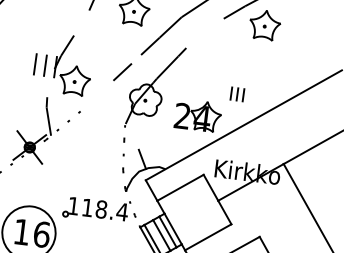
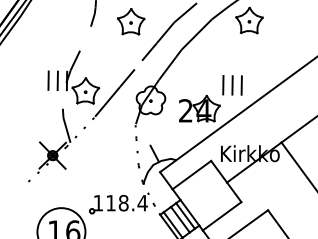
line: (204, 33) -> (196, 34), added
part: (237, 94) -> (232, 85), size x1.67
line: (97, 95) -> (107, 101), added

